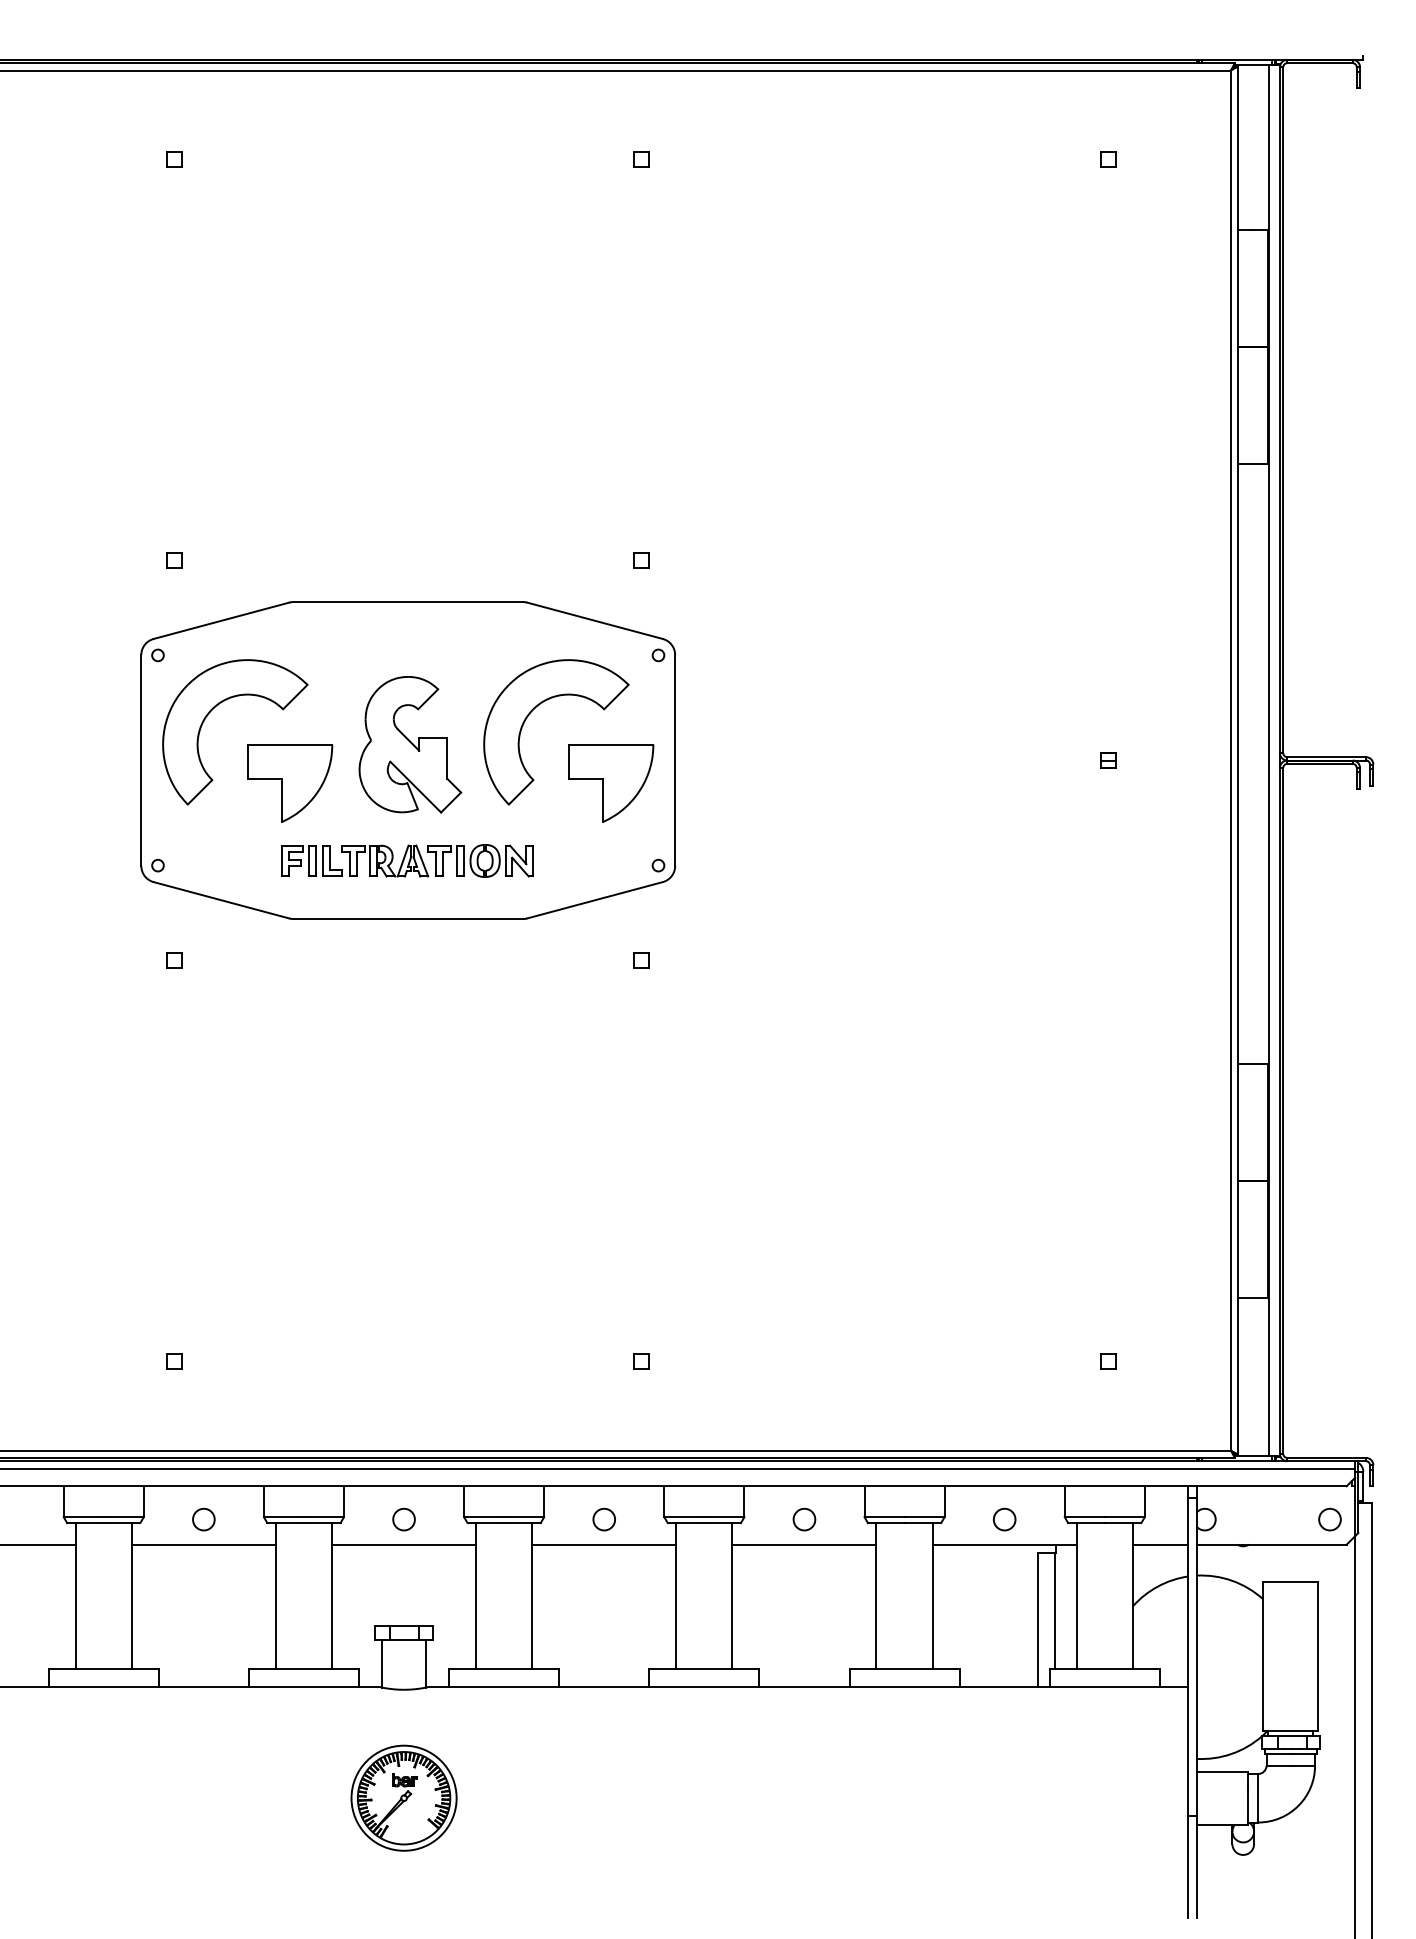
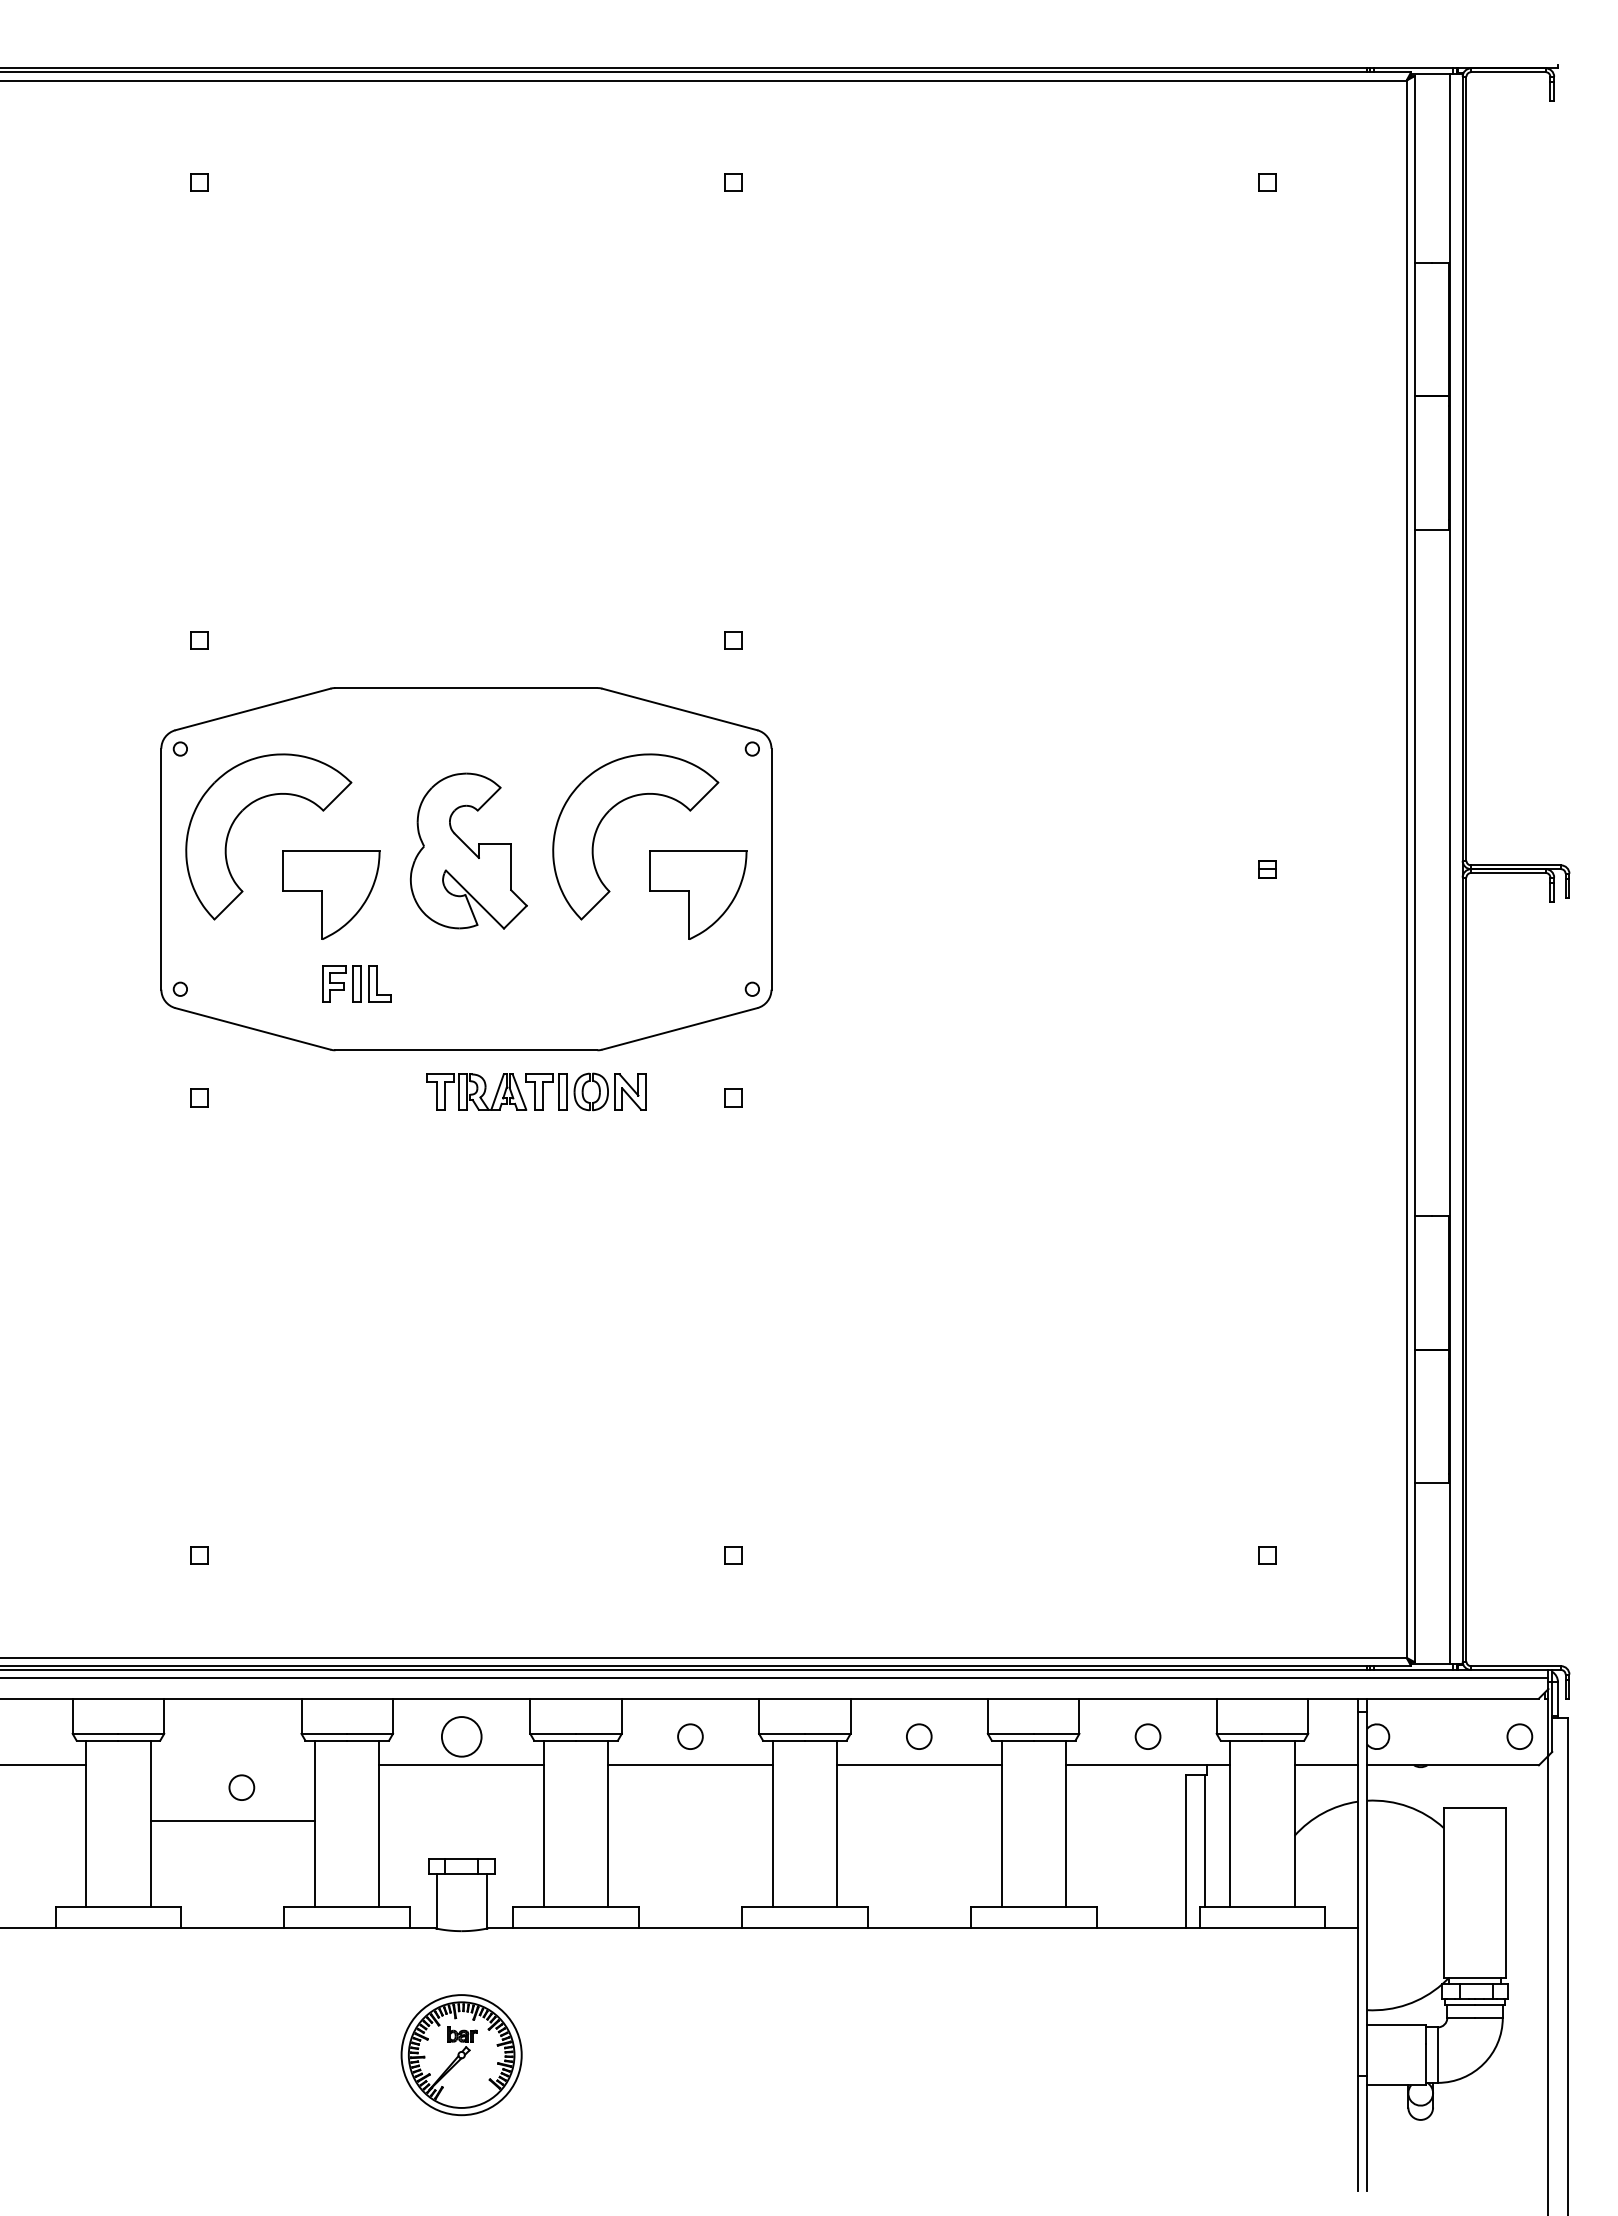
part: (437, 860) -> (536, 1091), moved
circle: (203, 1519) -> (241, 1787), moved
circle: (403, 1519) -> (461, 1736), size x1.6
line: (203, 1544) -> (232, 1821), moved

